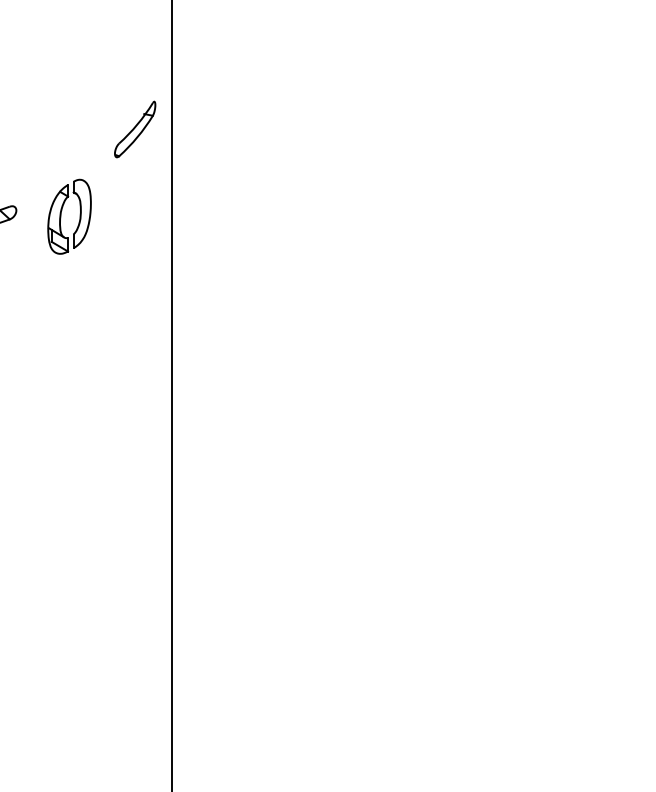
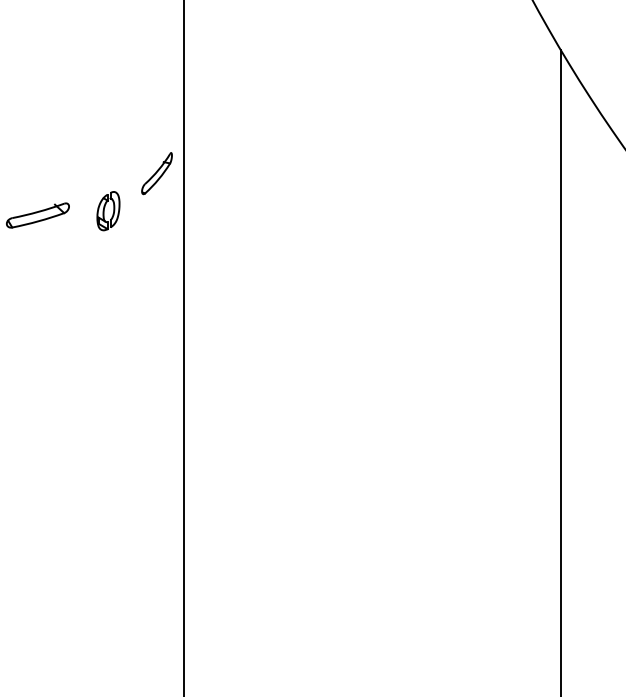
part: (134, 129) -> (156, 173), moved
part: (69, 215) -> (108, 210), size x0.7

